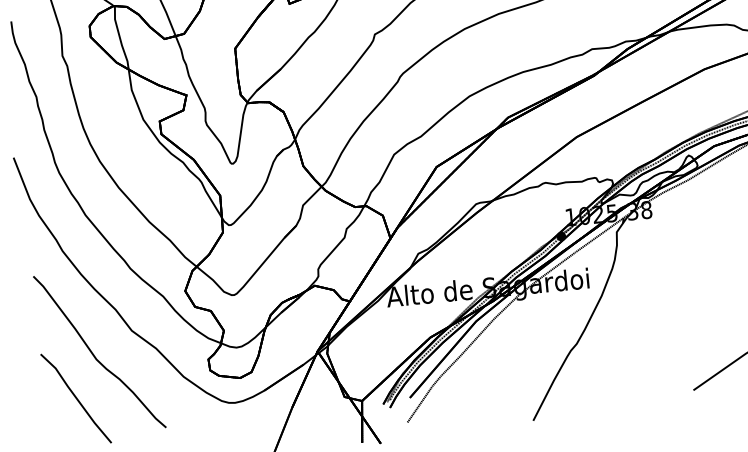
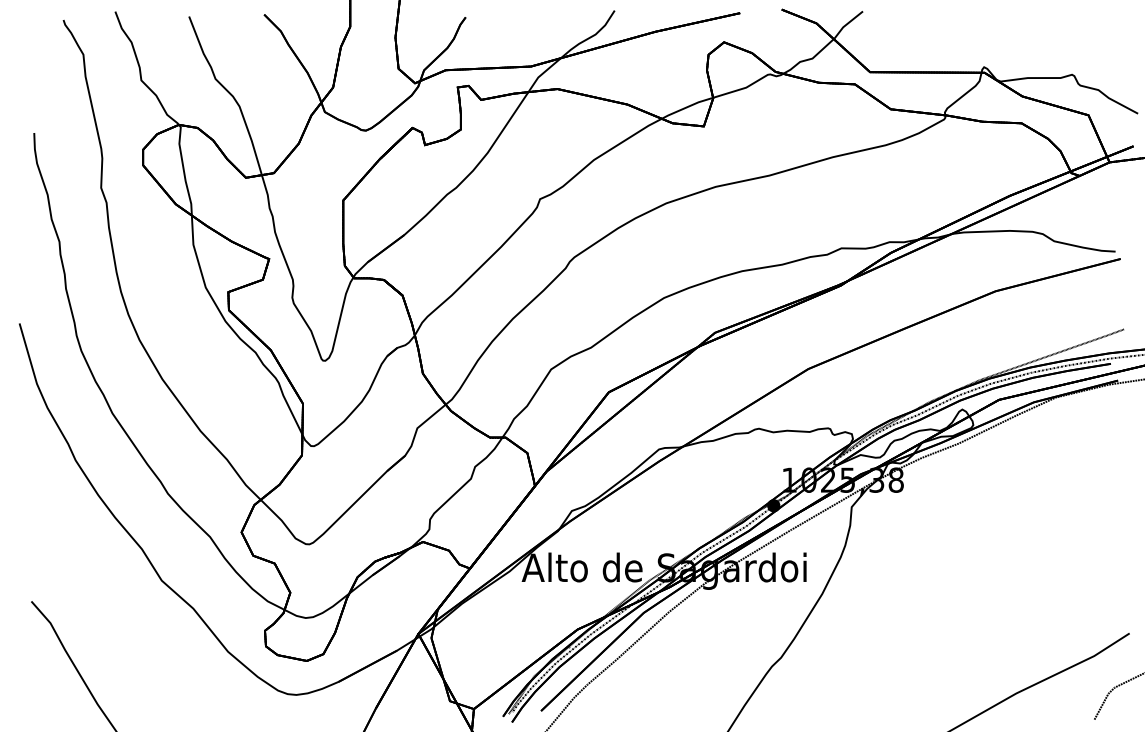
curve: (95, 356) -> (107, 611), removed

